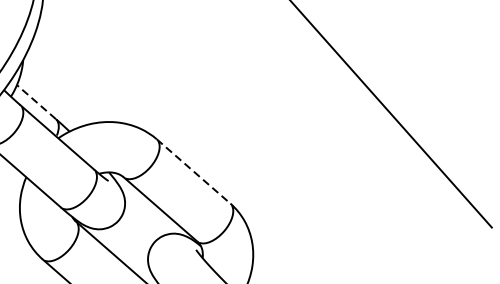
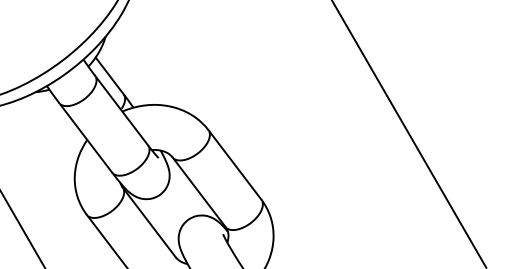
line: (36, 101) -> (109, 75), dashed -> solid
line: (192, 171) -> (234, 164), dashed -> solid

